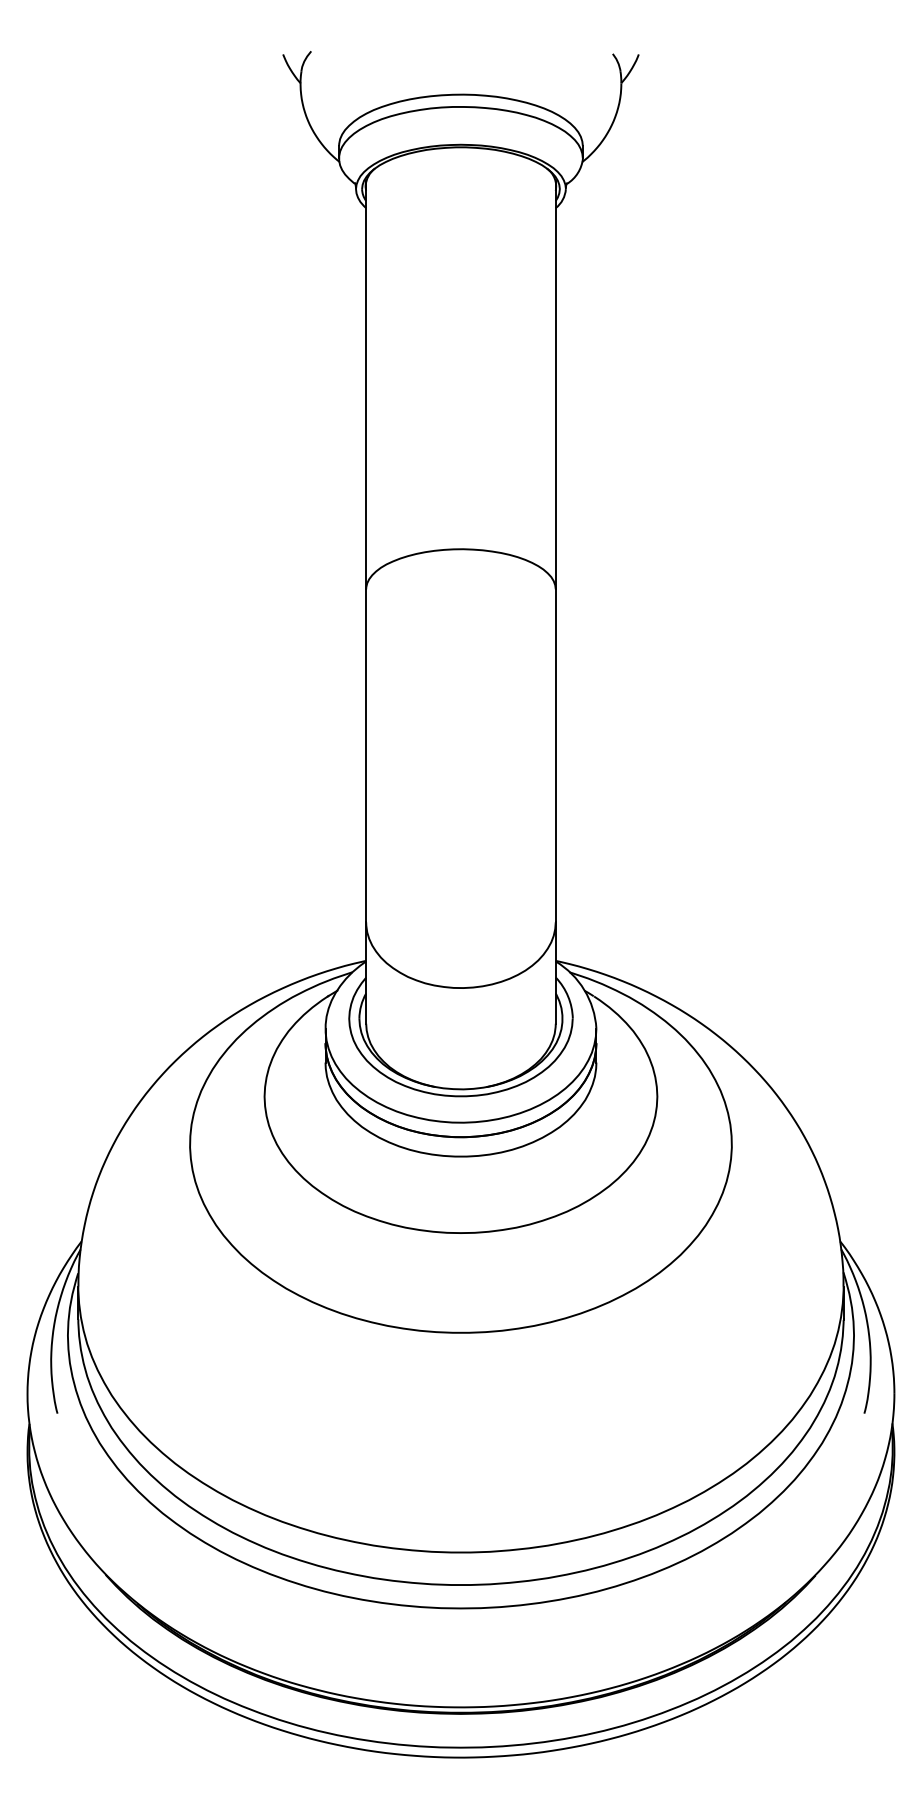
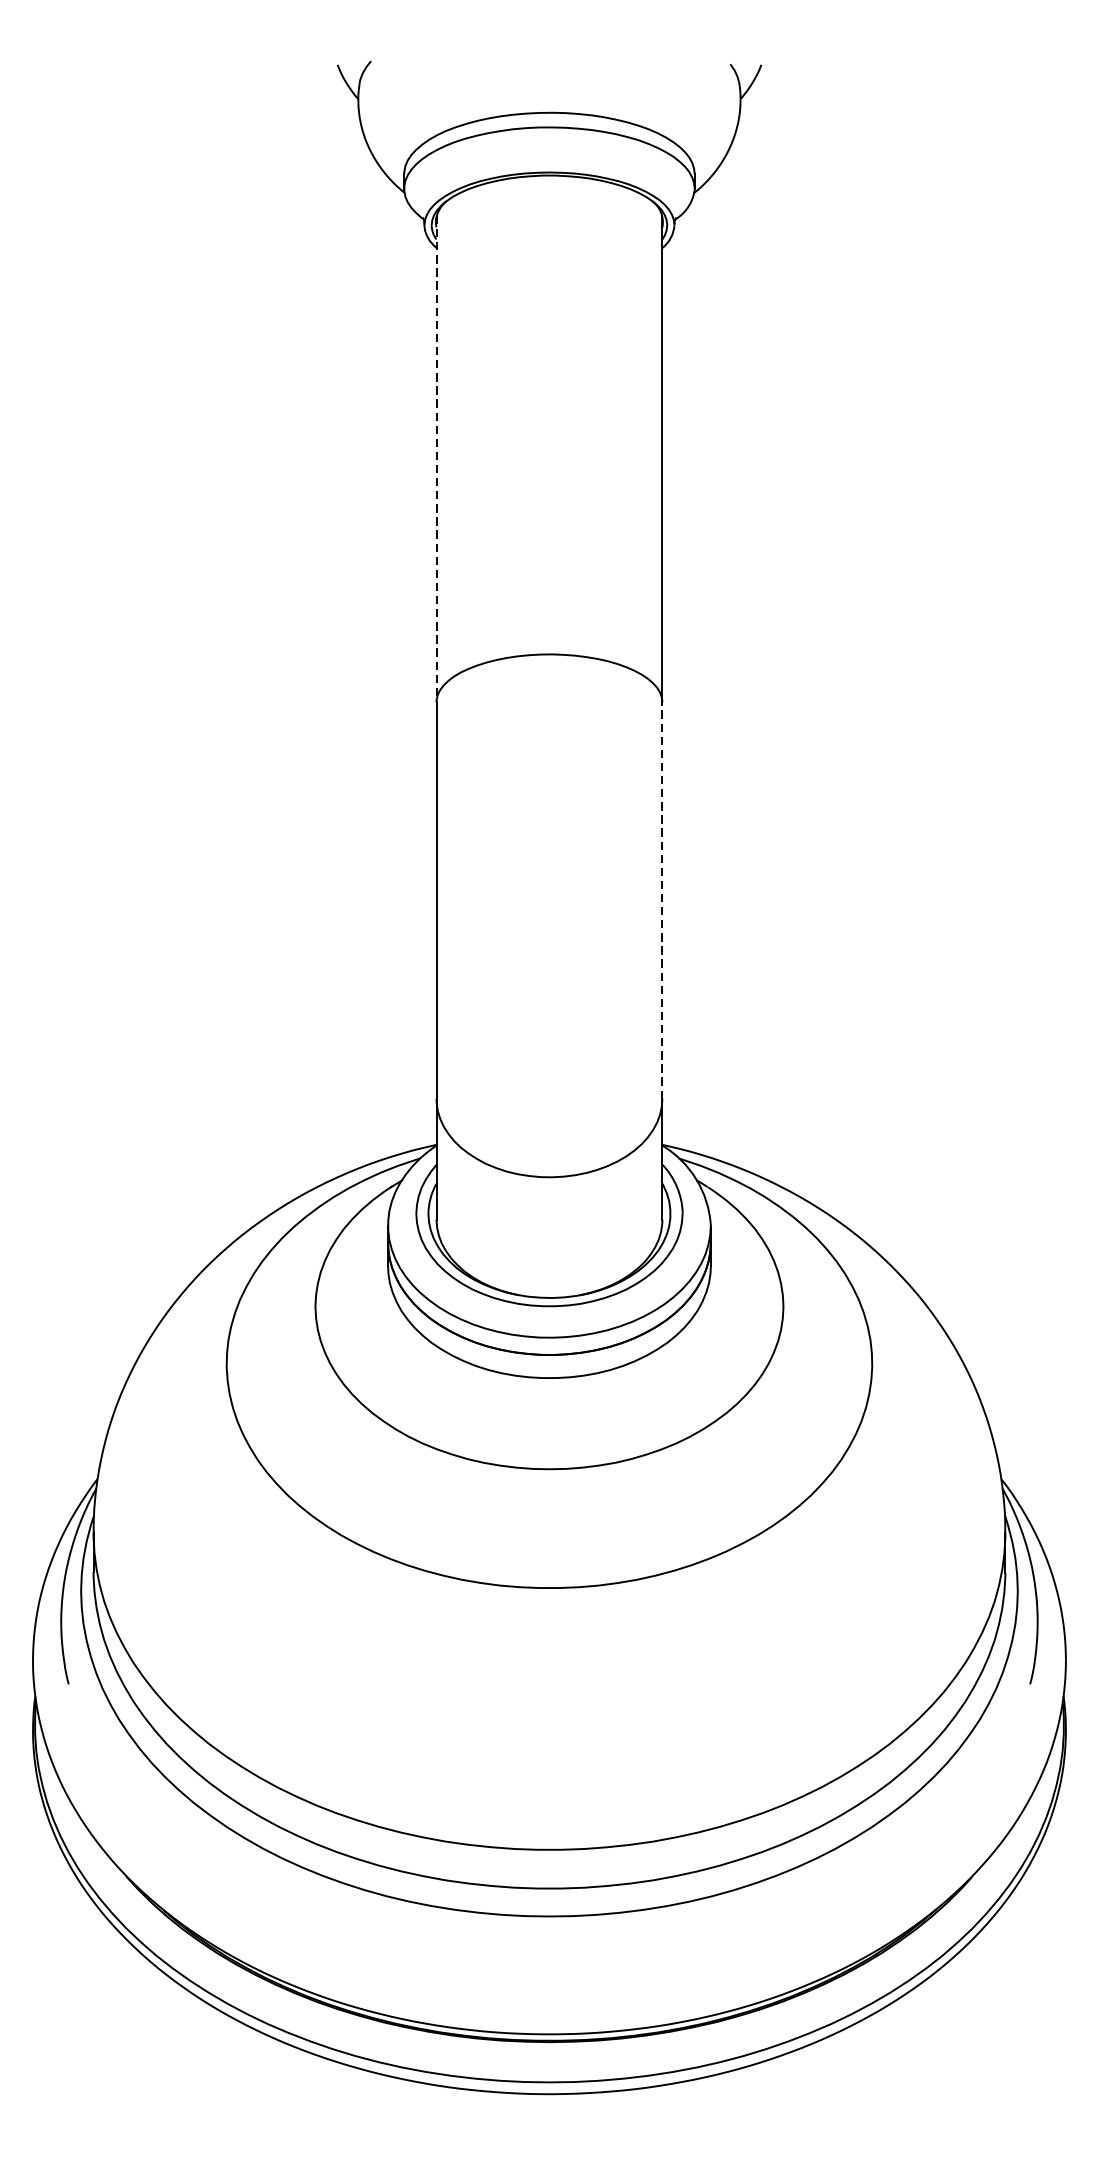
line: (366, 385) -> (436, 459), solid -> dashed
line: (555, 755) -> (662, 900), solid -> dashed

